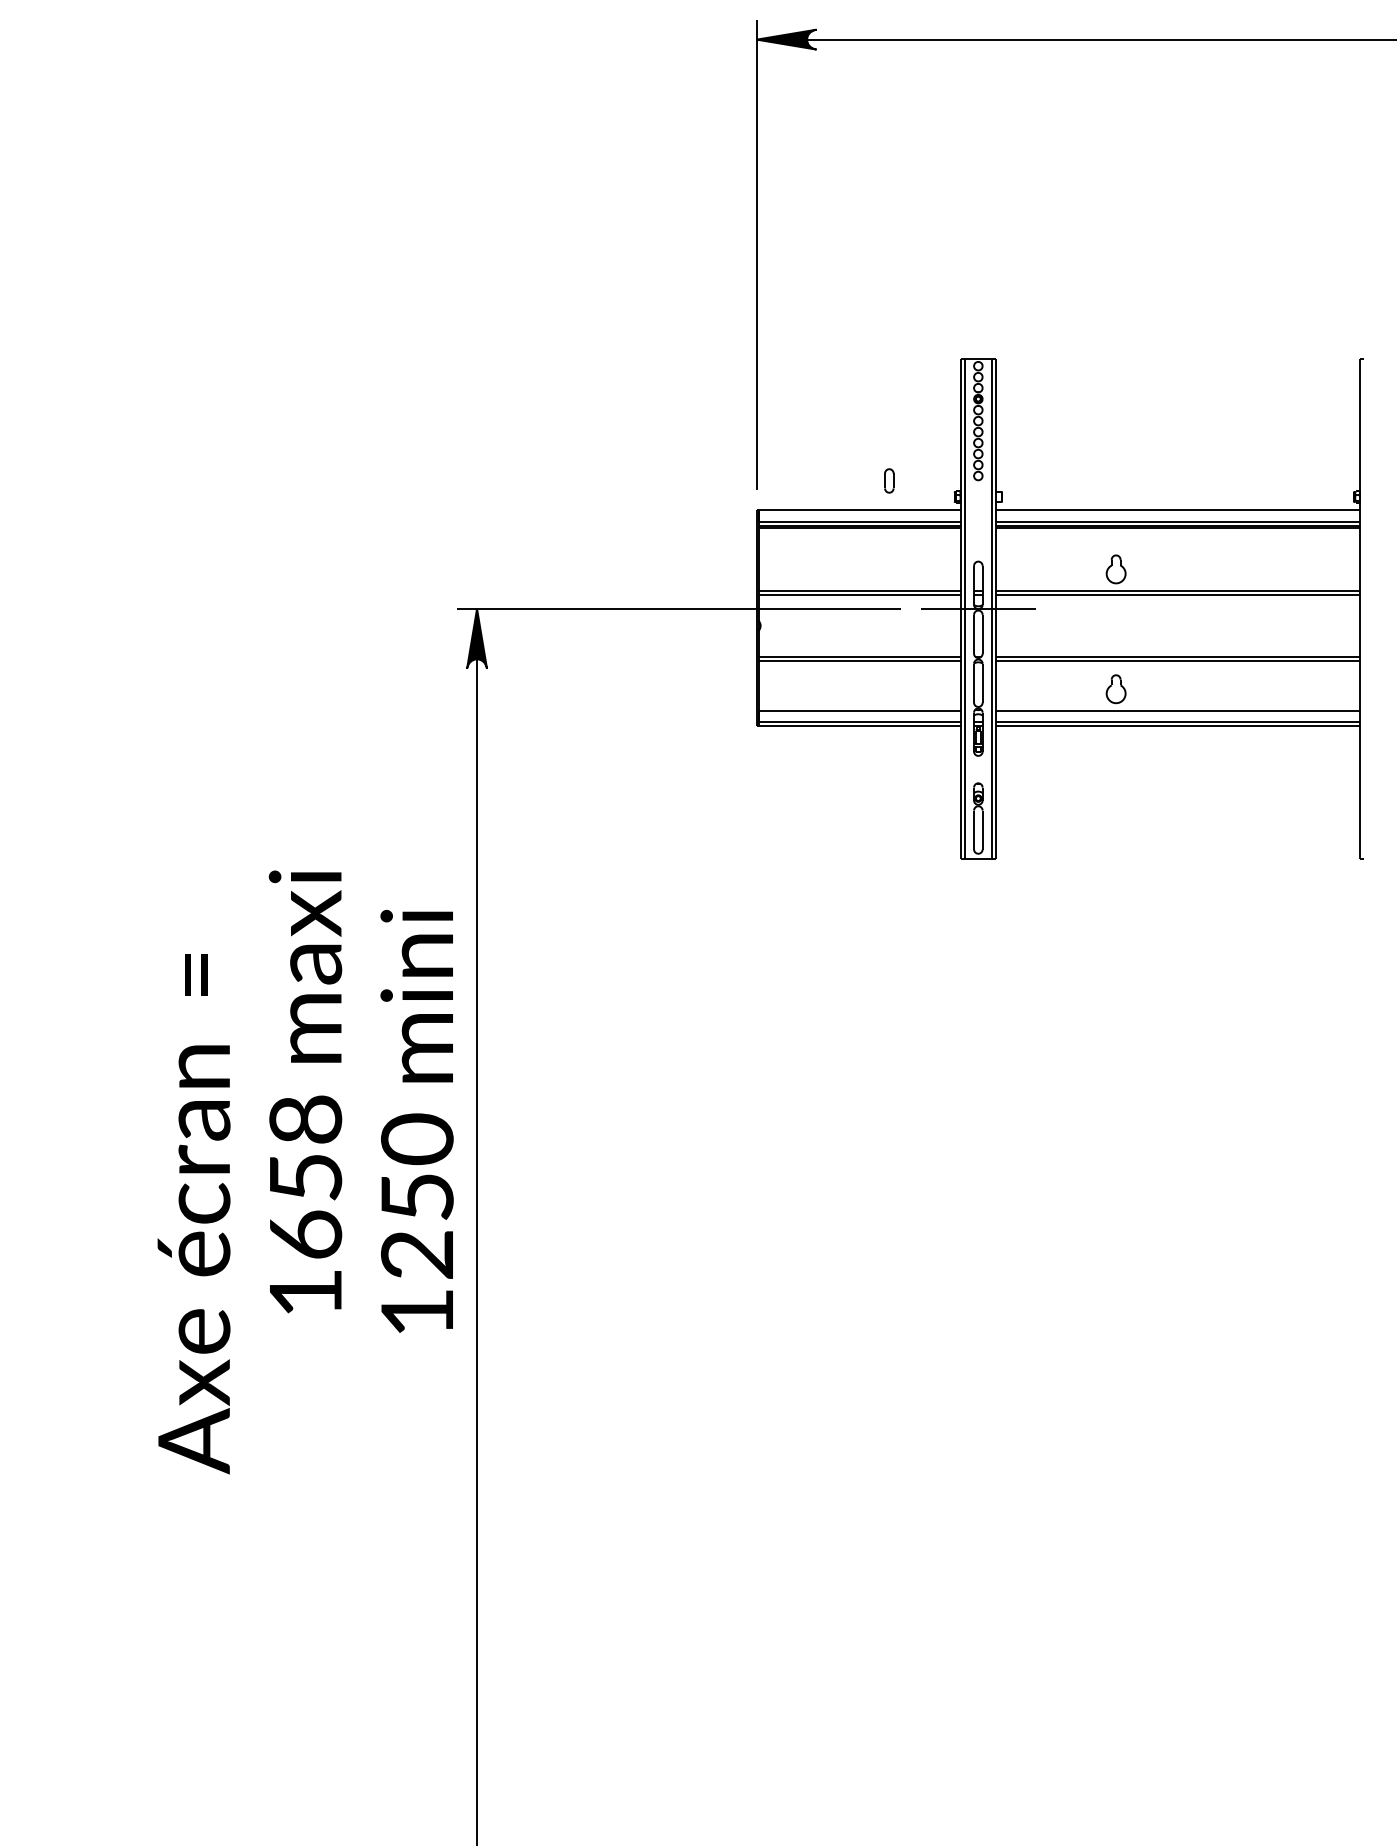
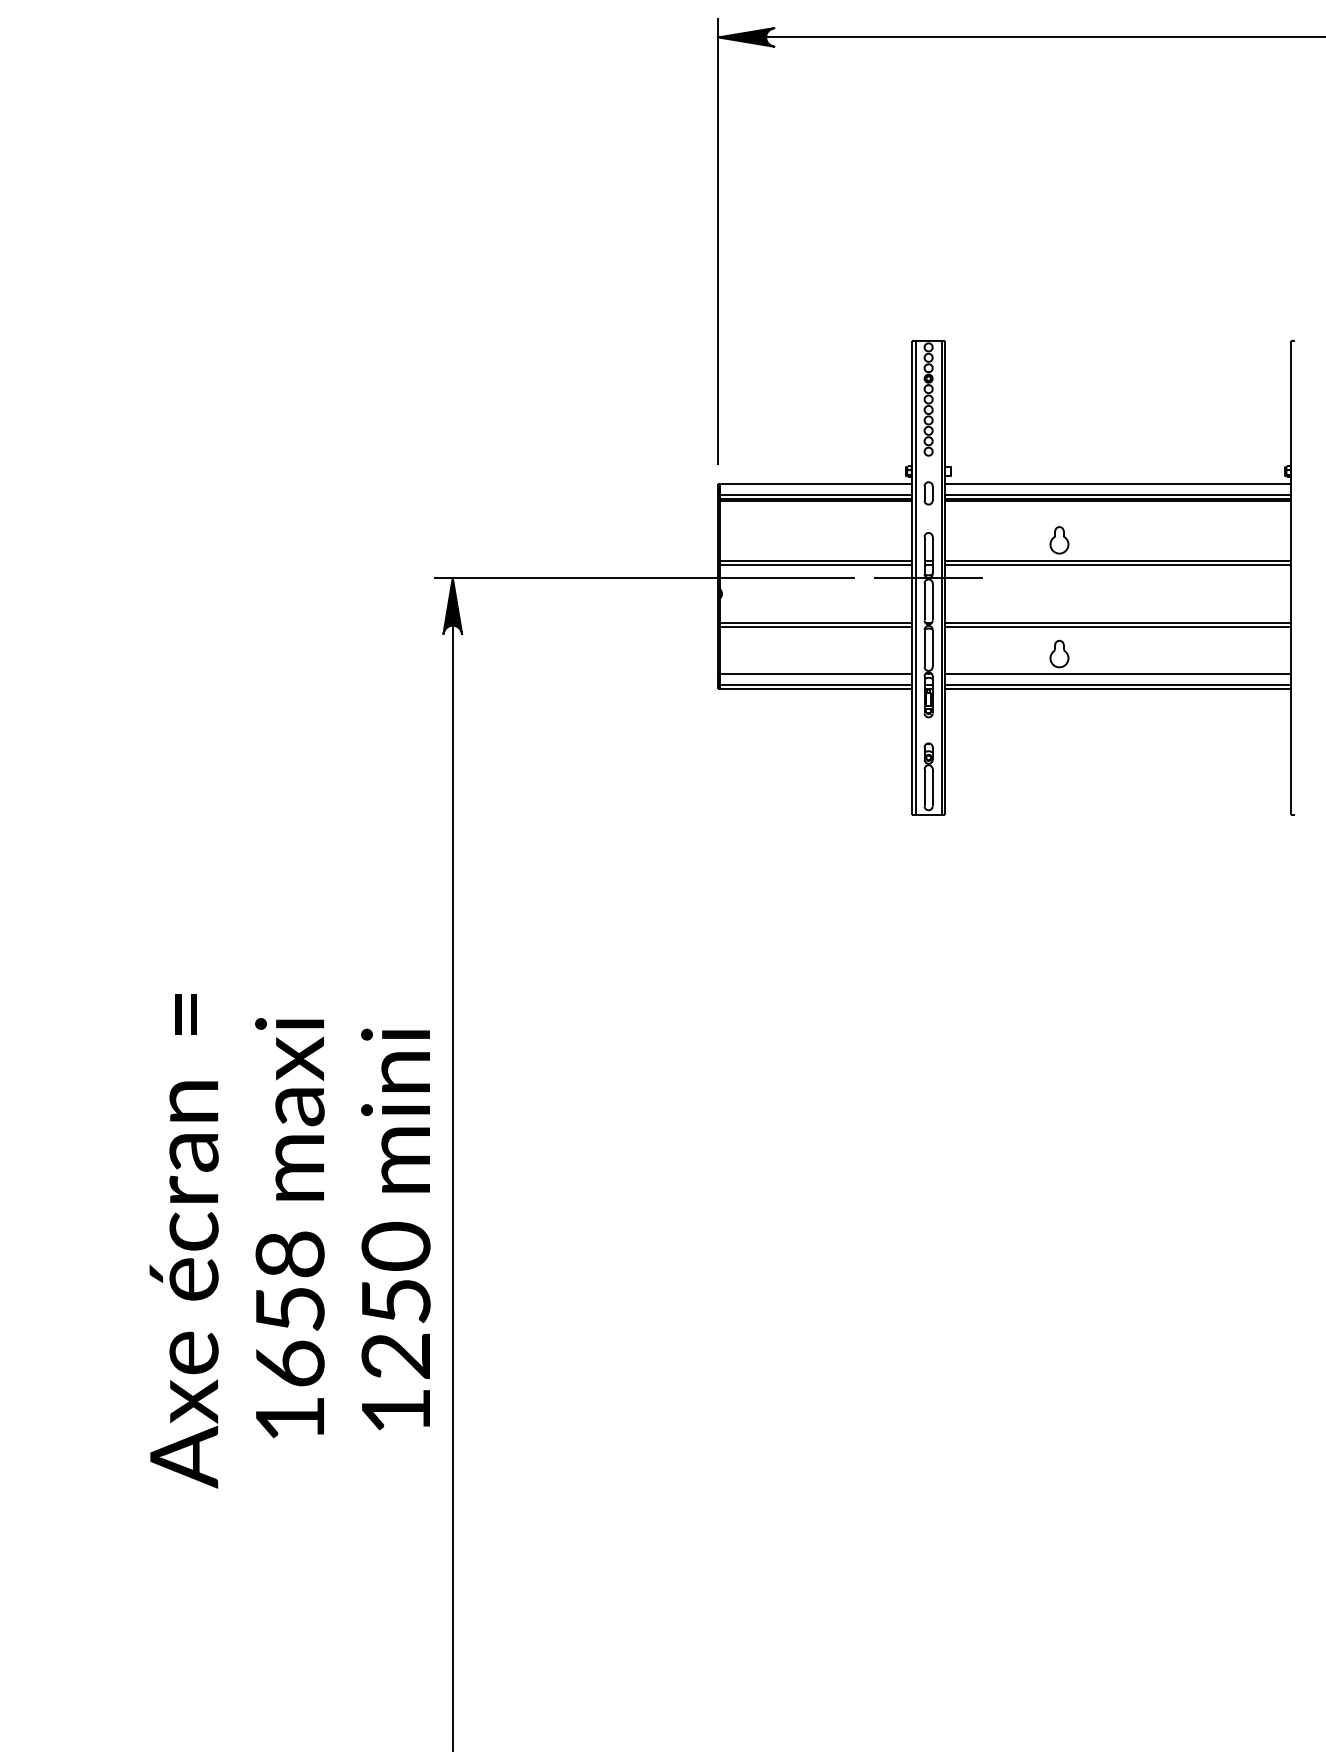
part: (889, 480) -> (928, 492), moved
text: (305, 1091) -> (289, 1227), moved
text: (416, 1120) -> (395, 1228), moved
text: (193, 1214) -> (183, 1241), moved

